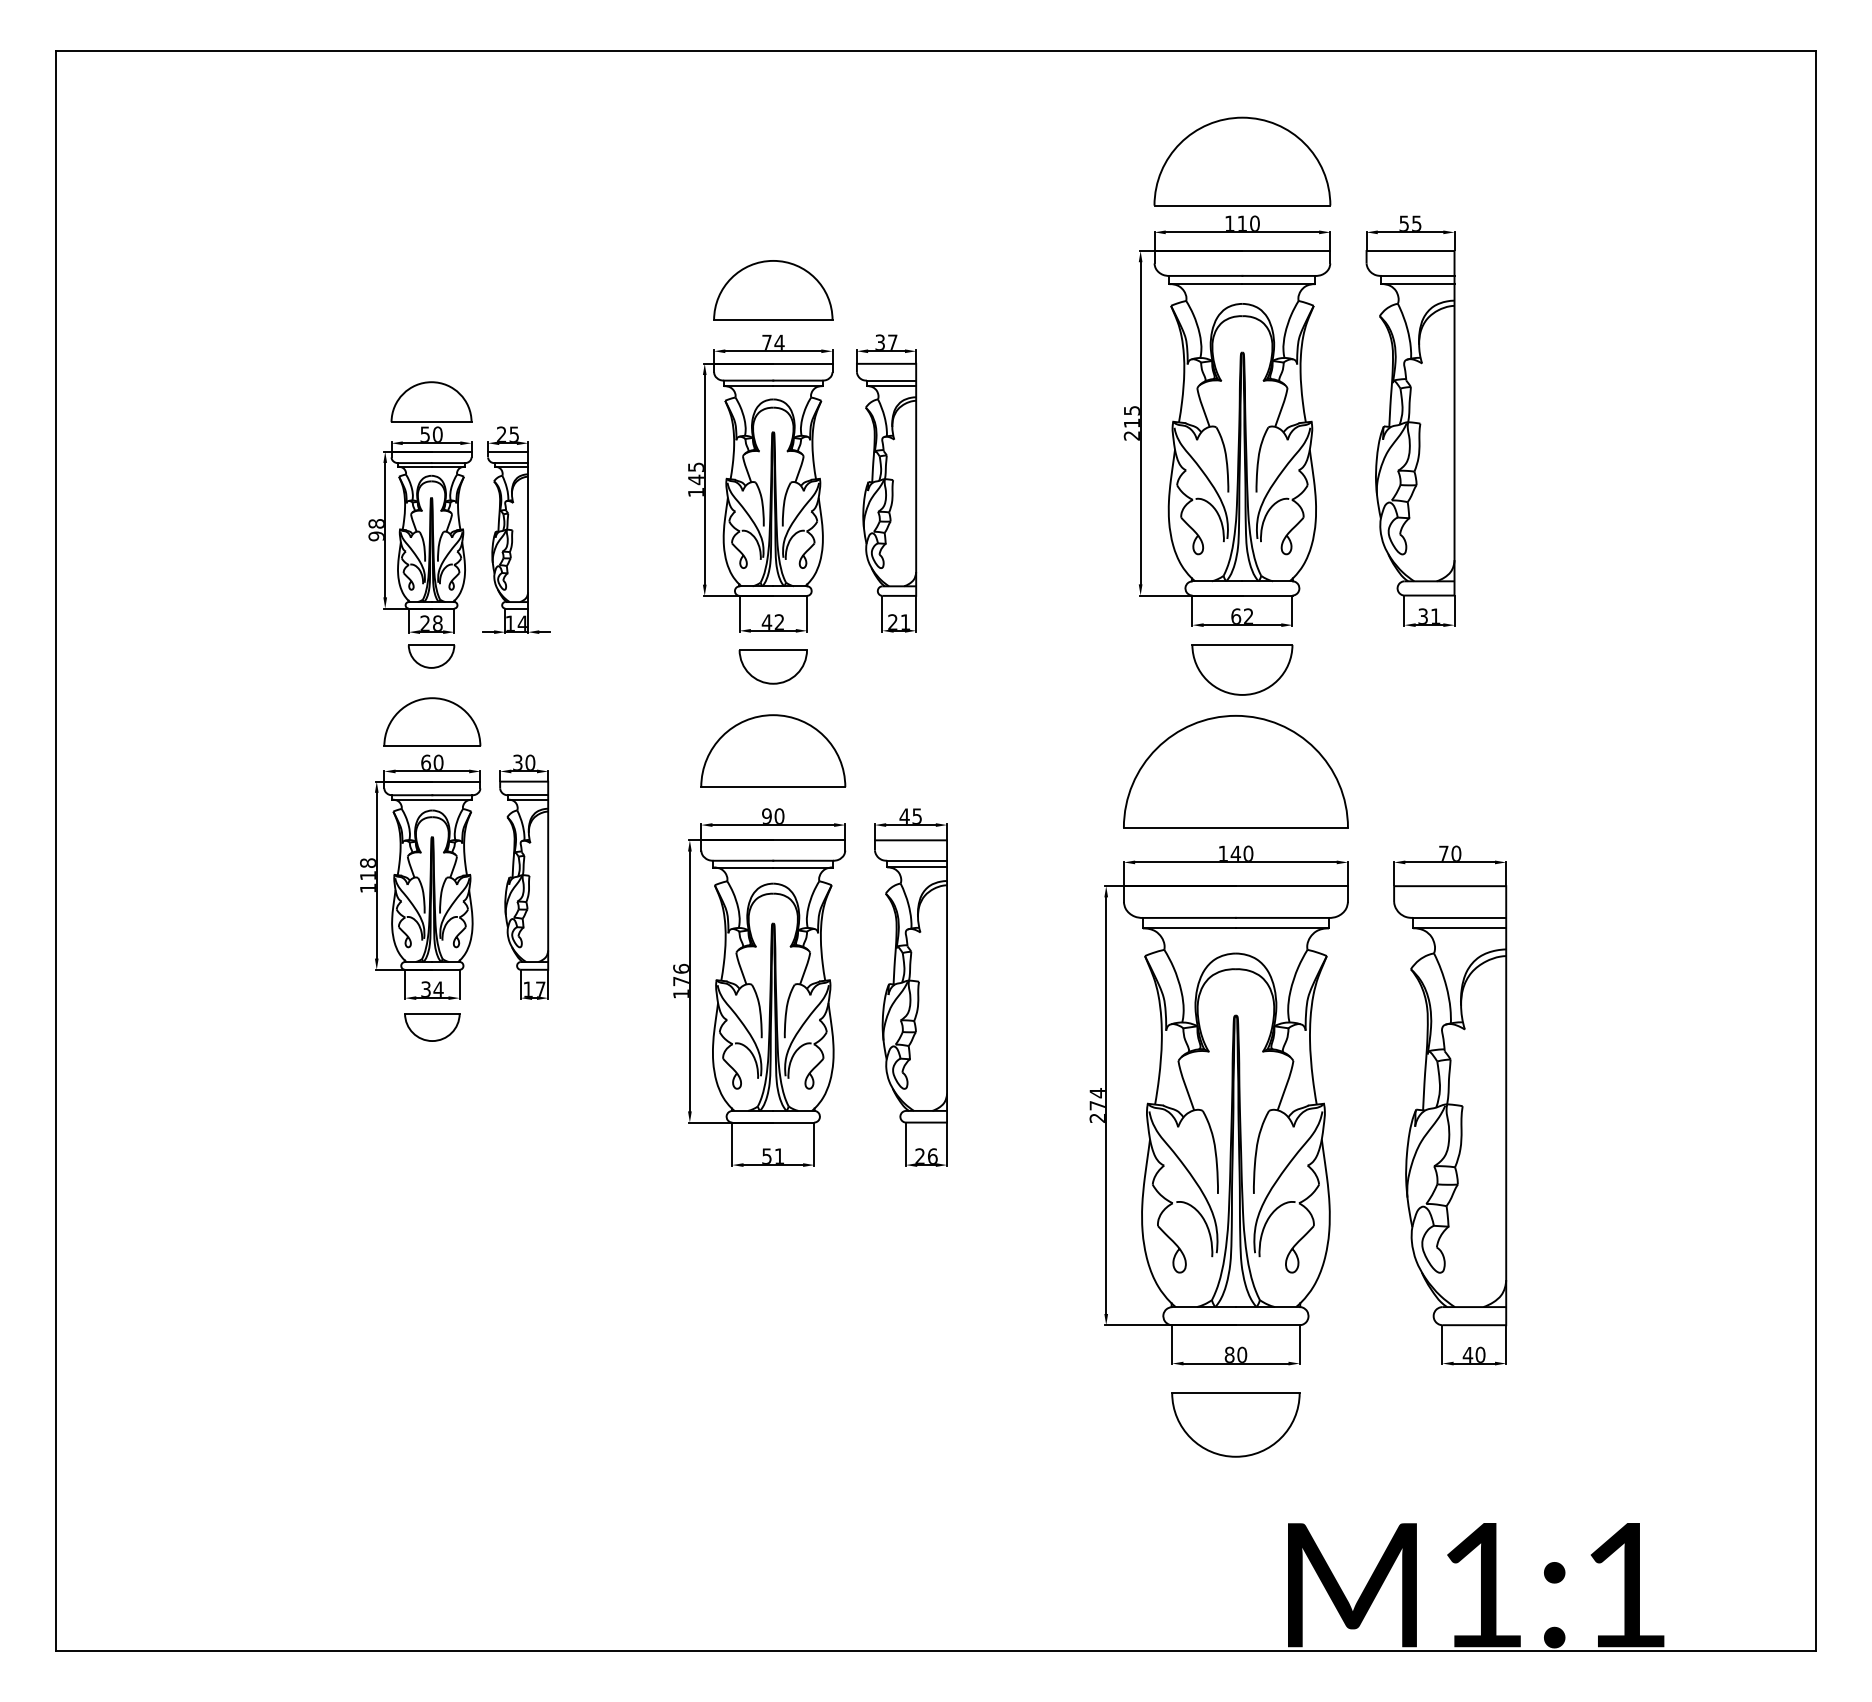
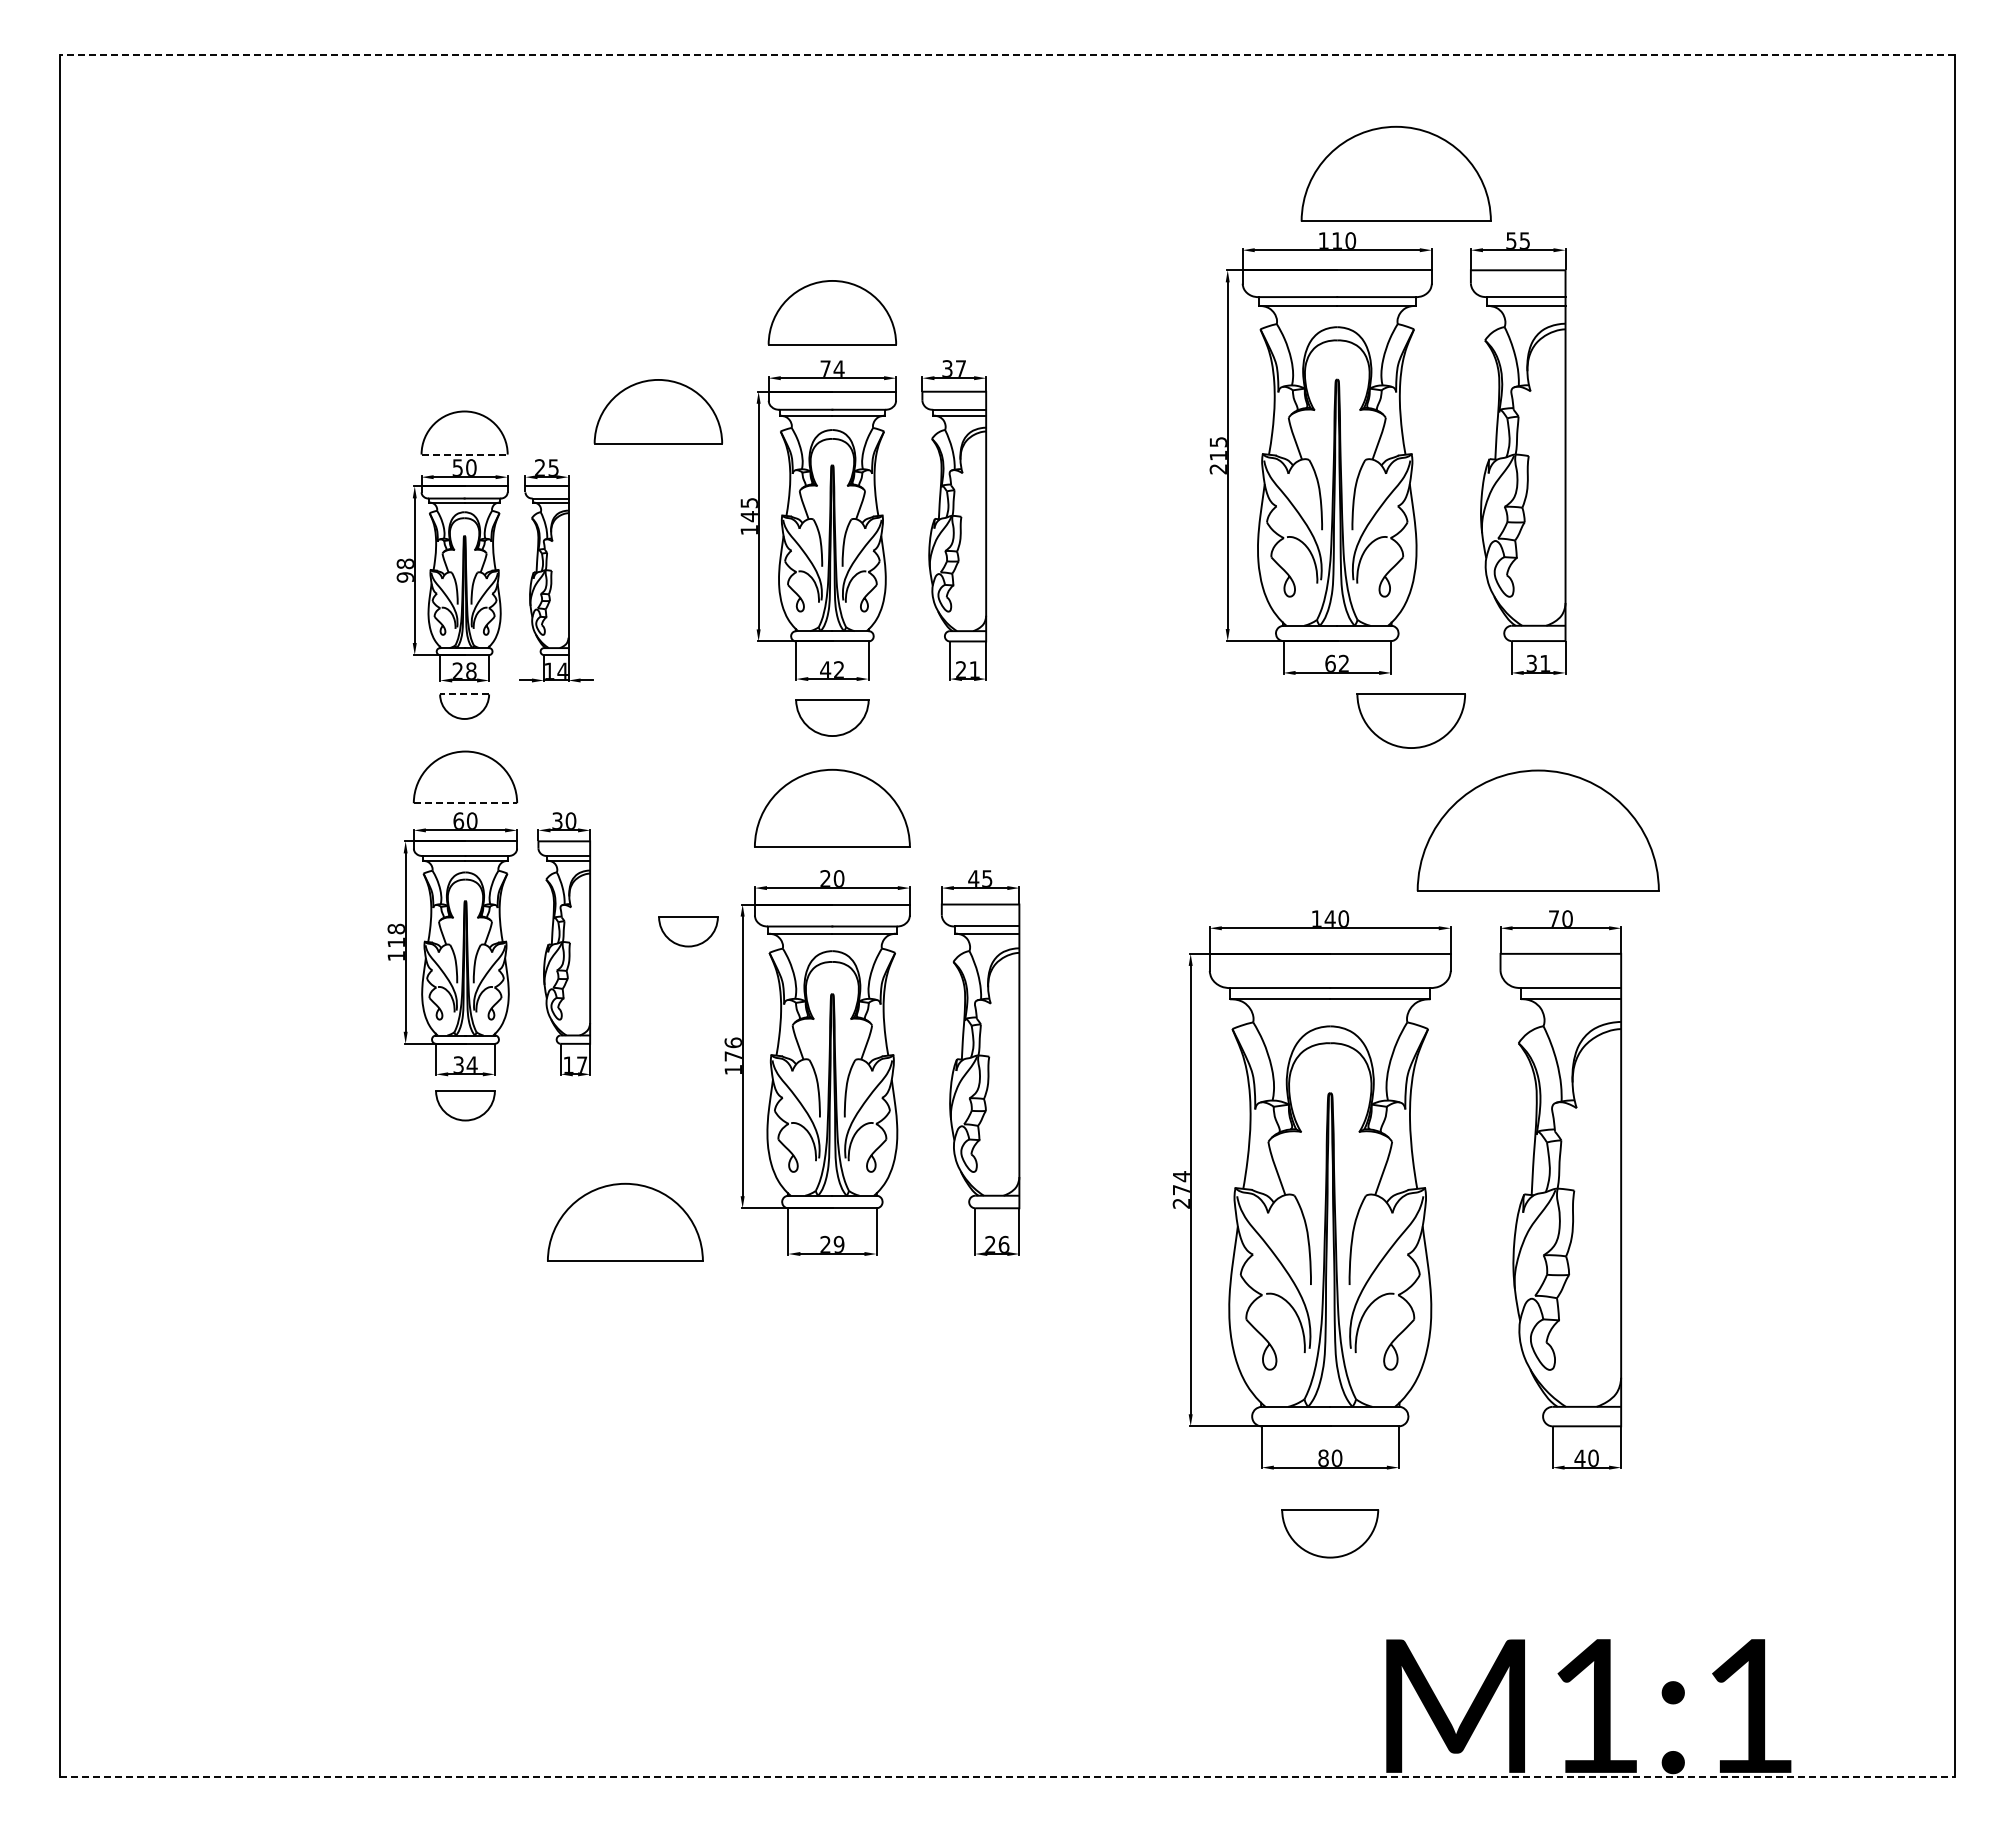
line: (936, 51) -> (1007, 55), solid -> dashed
part: (1241, 161) -> (1395, 173), moved
part: (611, 382) -> (658, 411), added
line: (432, 422) -> (465, 454), solid -> dashed
line: (431, 645) -> (464, 694), solid -> dashed
part: (1241, 669) -> (1410, 720), moved
line: (432, 746) -> (465, 803), solid -> dashed
part: (1235, 771) -> (1537, 830), moved
text: (766, 816) -> (825, 878), 90 -> 20
part: (639, 865) -> (688, 931), added
part: (581, 1134) -> (625, 1221), added
text: (773, 1155) -> (832, 1243), 51 -> 29
part: (1235, 1424) -> (1329, 1533), size x0.7
line: (936, 1650) -> (1007, 1776), solid -> dashed

